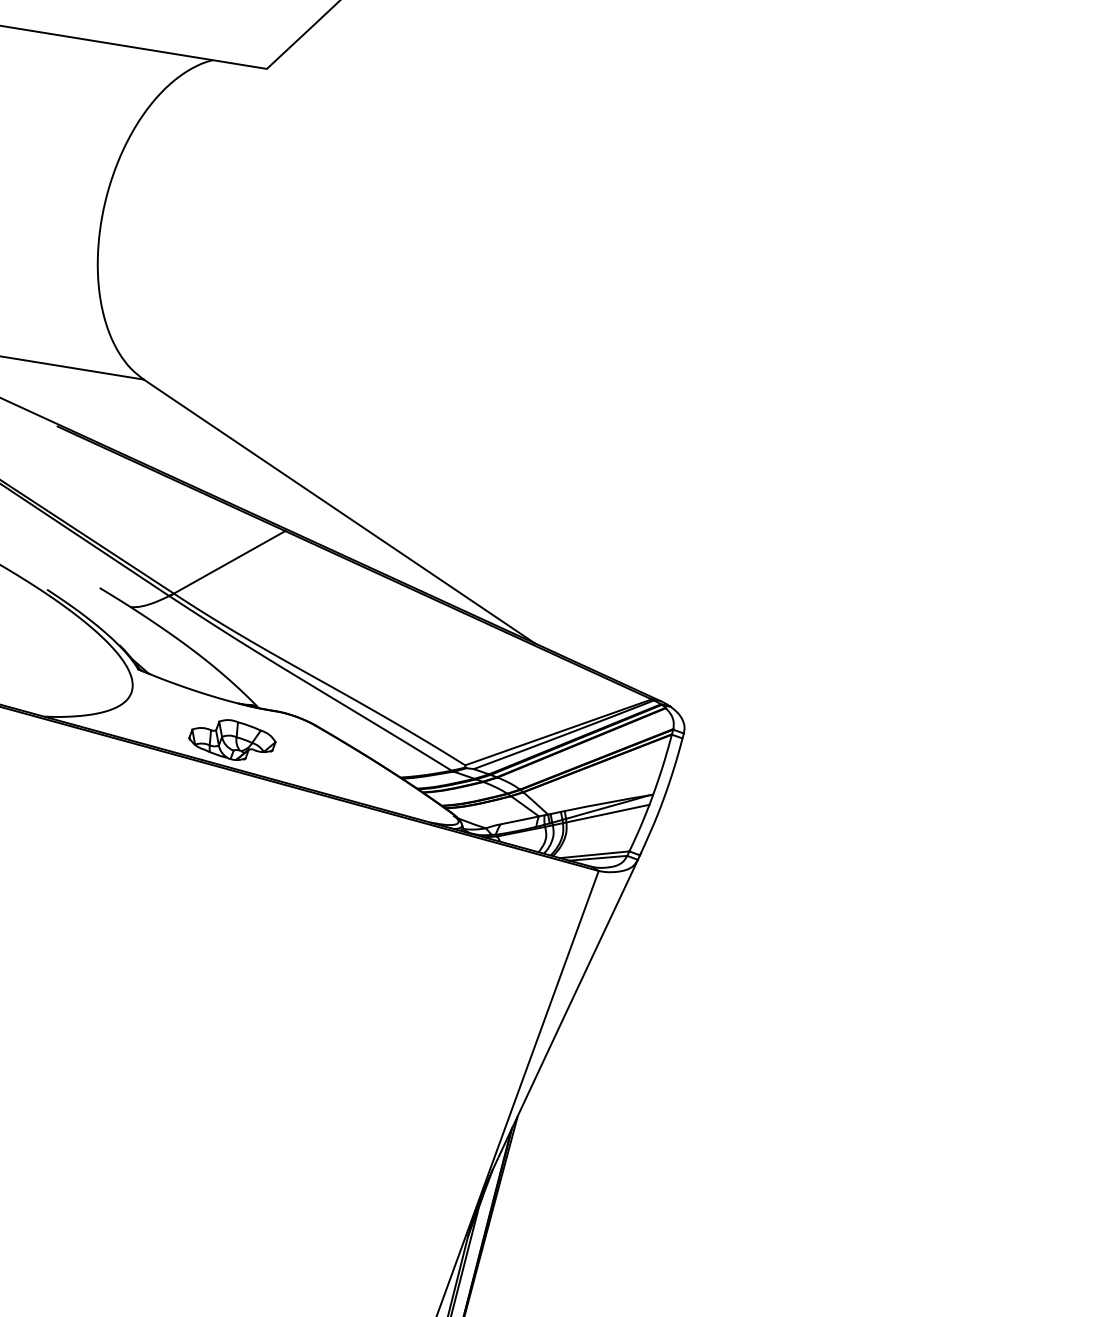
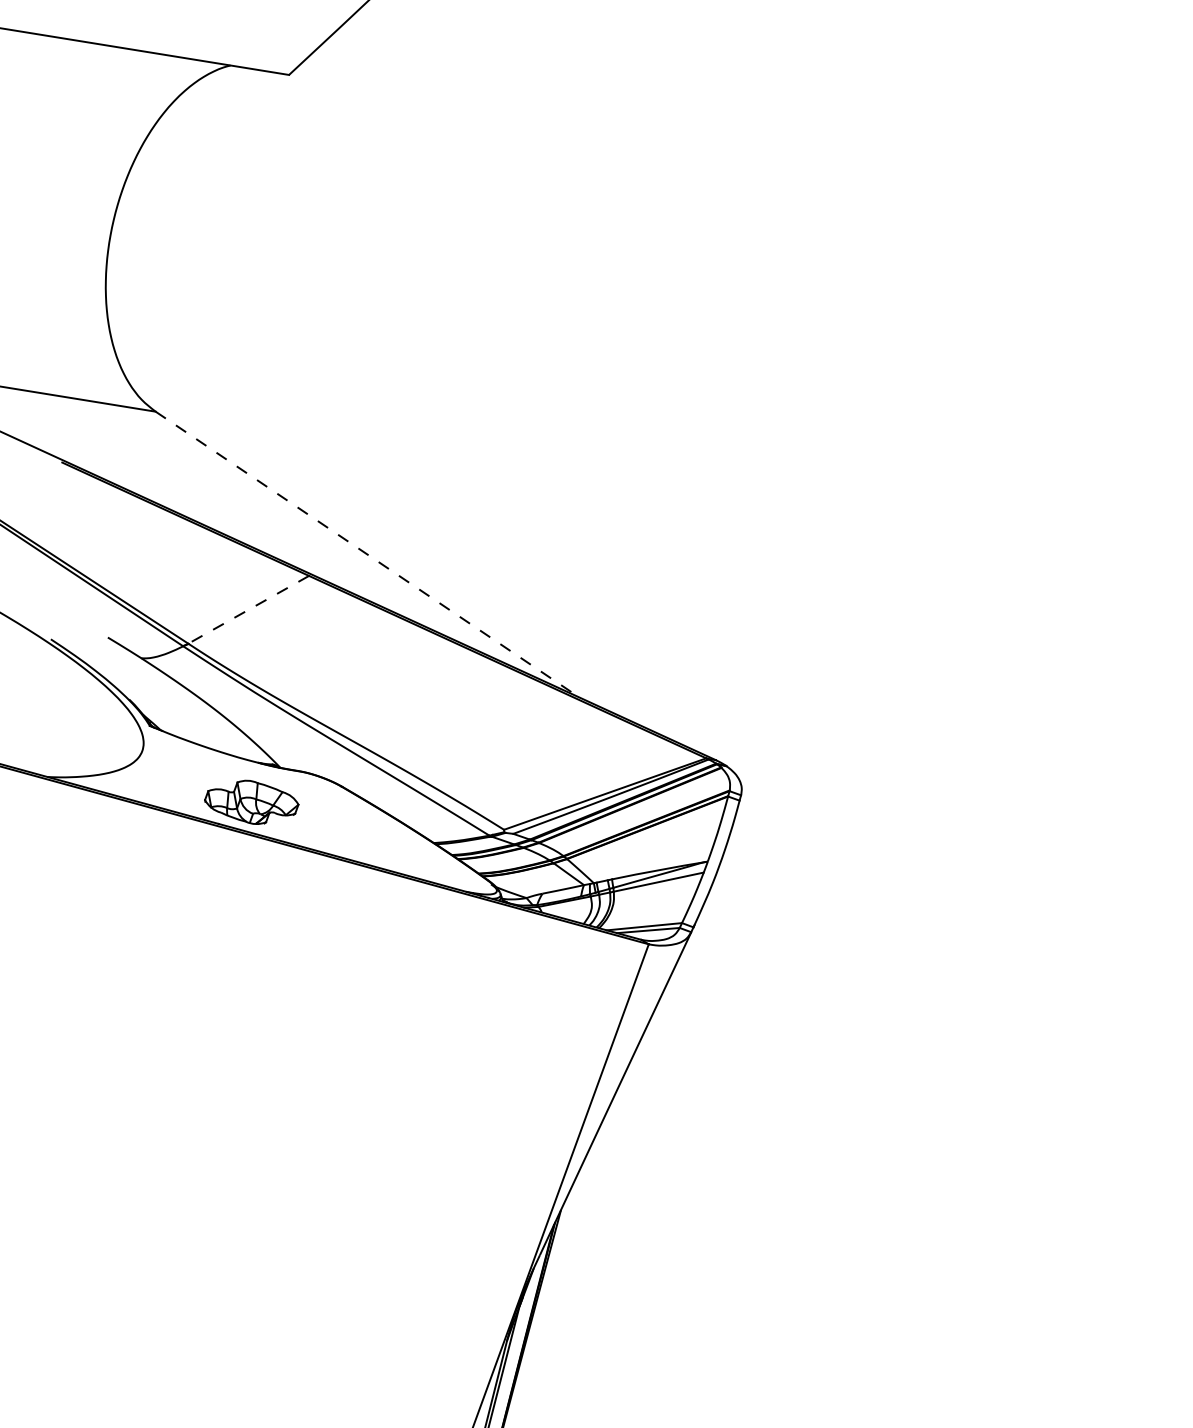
line: (339, 511) -> (367, 554), solid -> dashed
line: (229, 562) -> (248, 609), solid -> dashed

